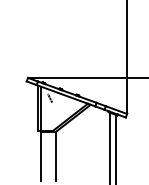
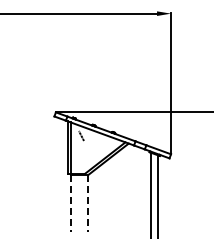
line: (40, 156) -> (70, 203), solid -> dashed
line: (56, 156) -> (88, 203), solid -> dashed

